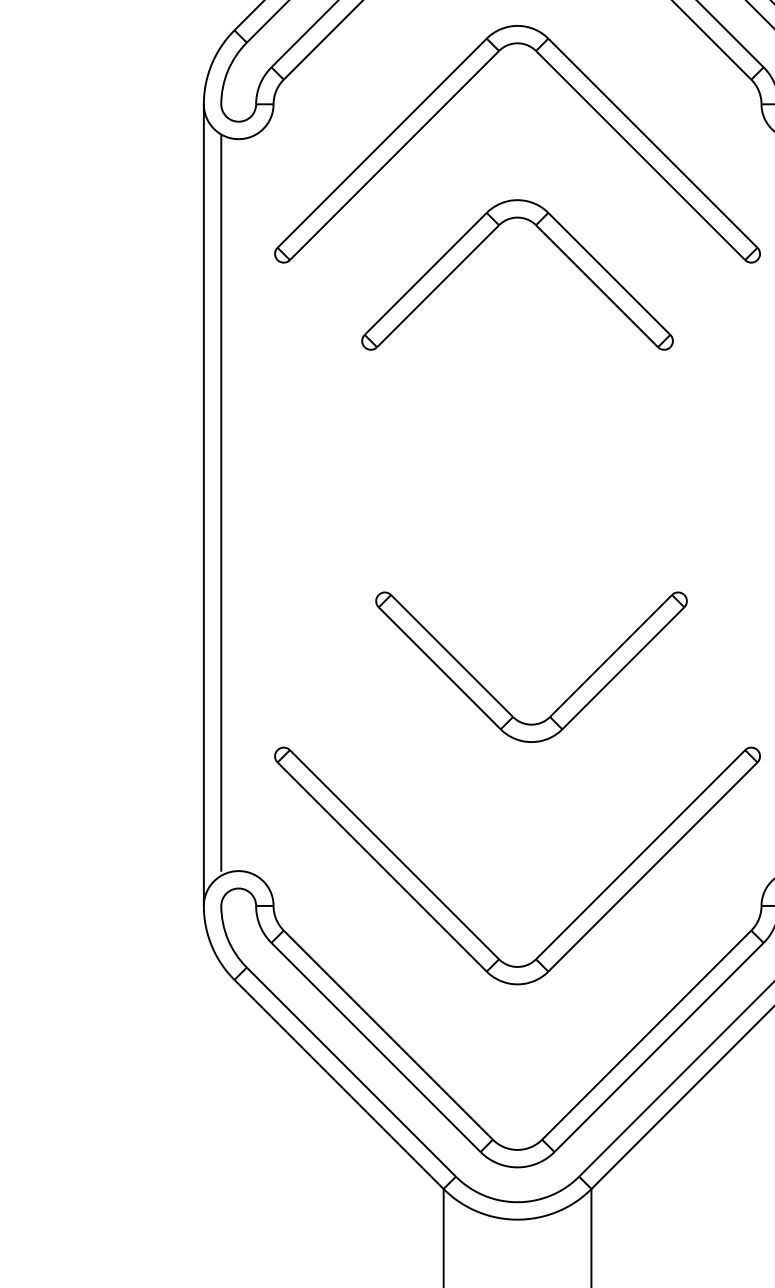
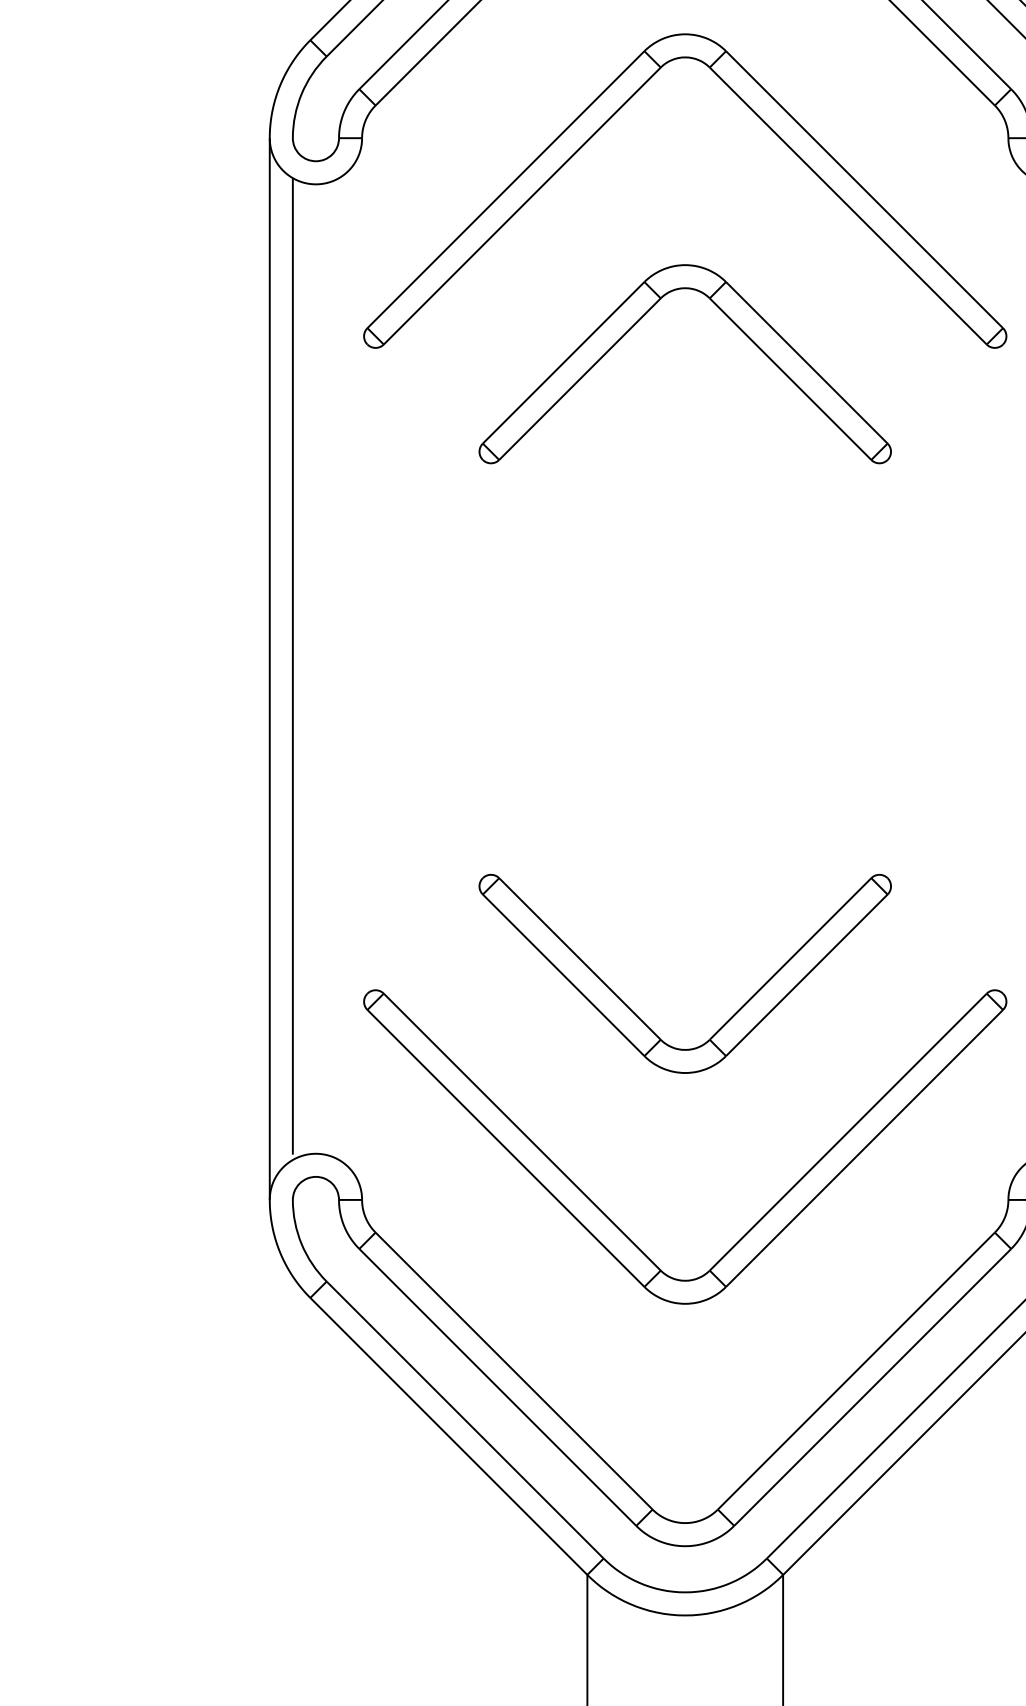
part: (497, 700) -> (640, 1017), moved

